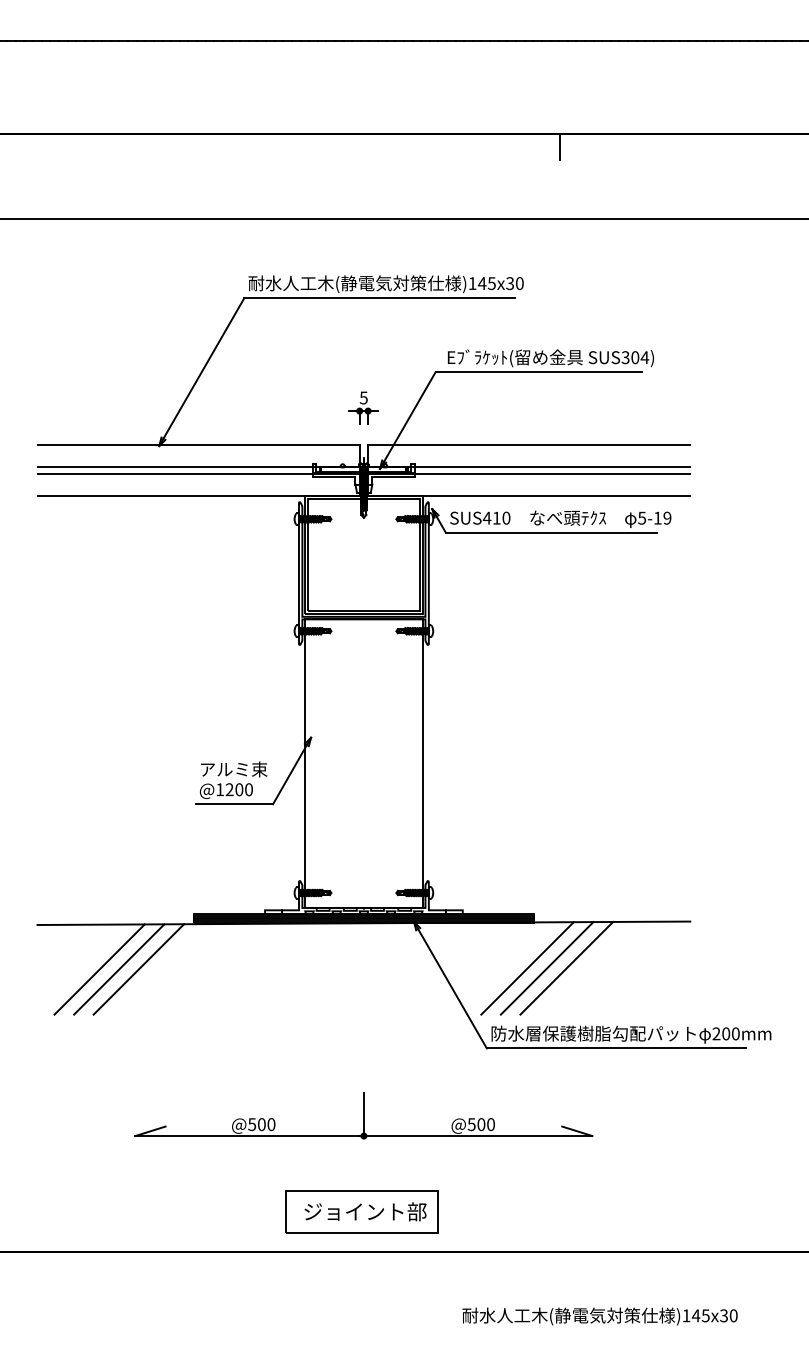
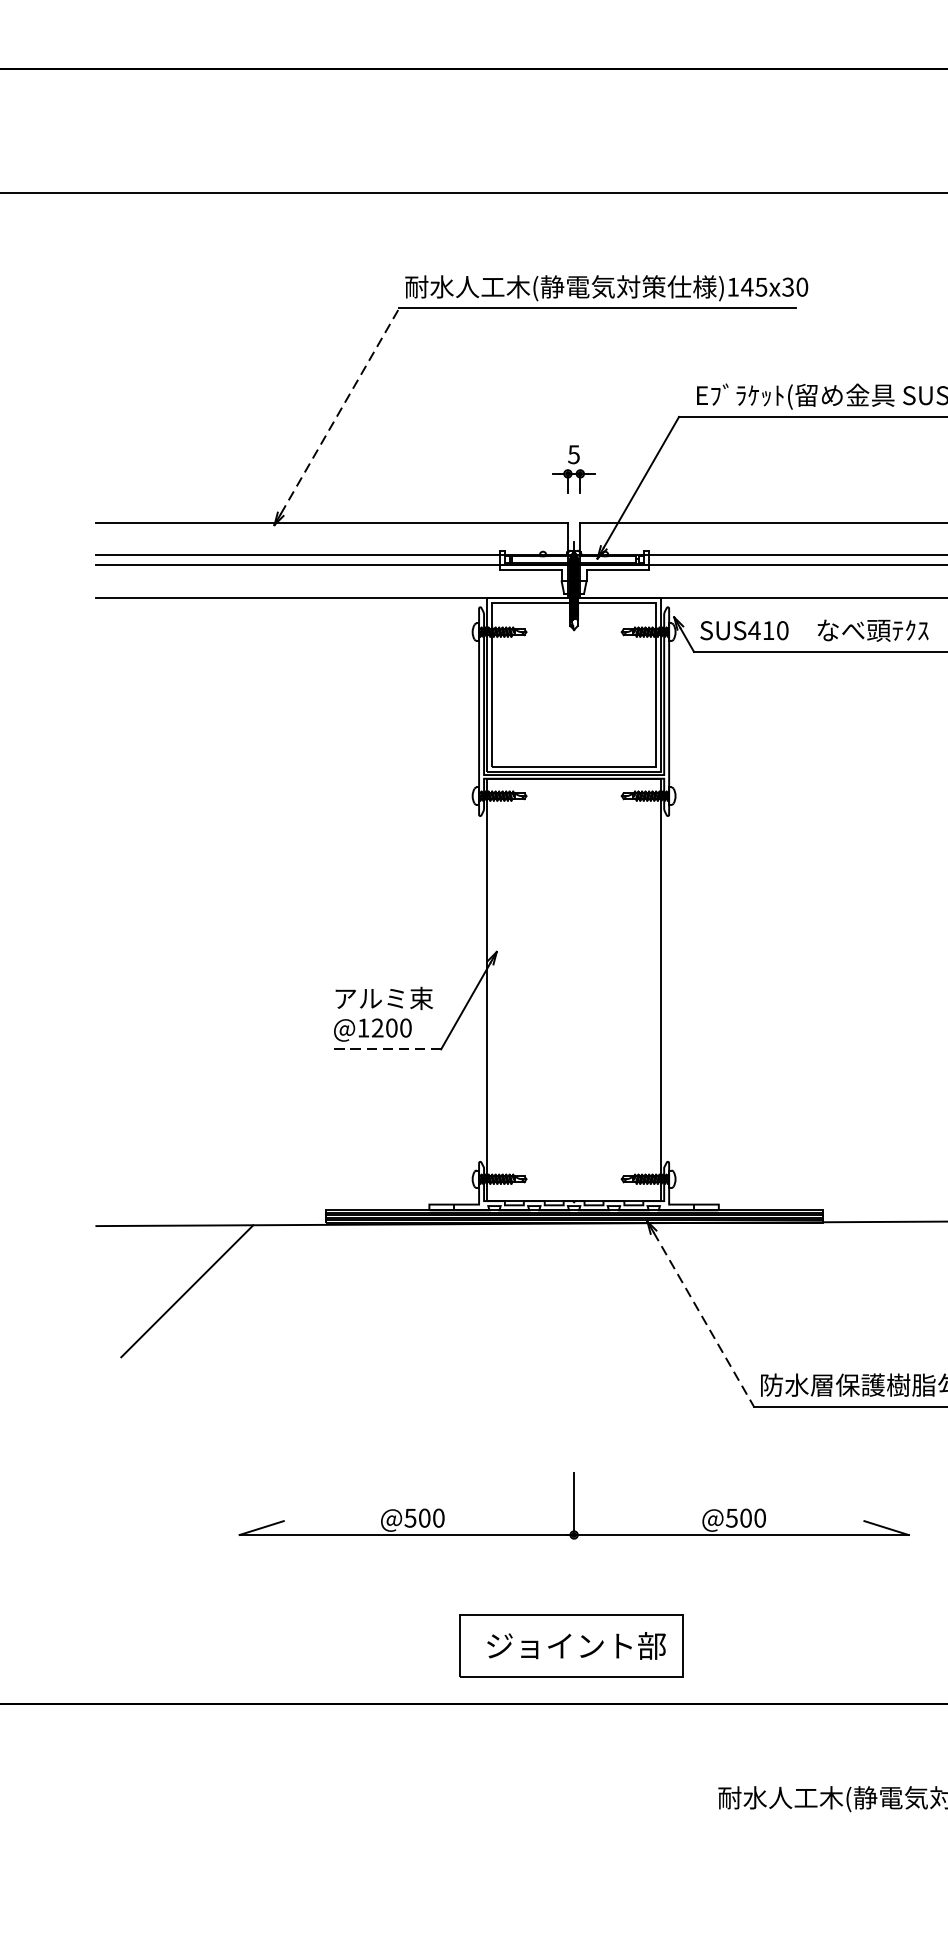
line: (559, 146) -> (860, 86), removed
line: (204, 367) -> (340, 410), solid -> dashed
line: (234, 804) -> (384, 1049), solid -> dashed
line: (566, 967) -> (870, 1288), removed
line: (527, 968) -> (813, 1289), removed
line: (546, 968) -> (841, 1289), removed
line: (119, 969) -> (216, 1291), removed
line: (138, 969) -> (244, 1291), removed
line: (452, 988) -> (703, 1319), solid -> dashed

